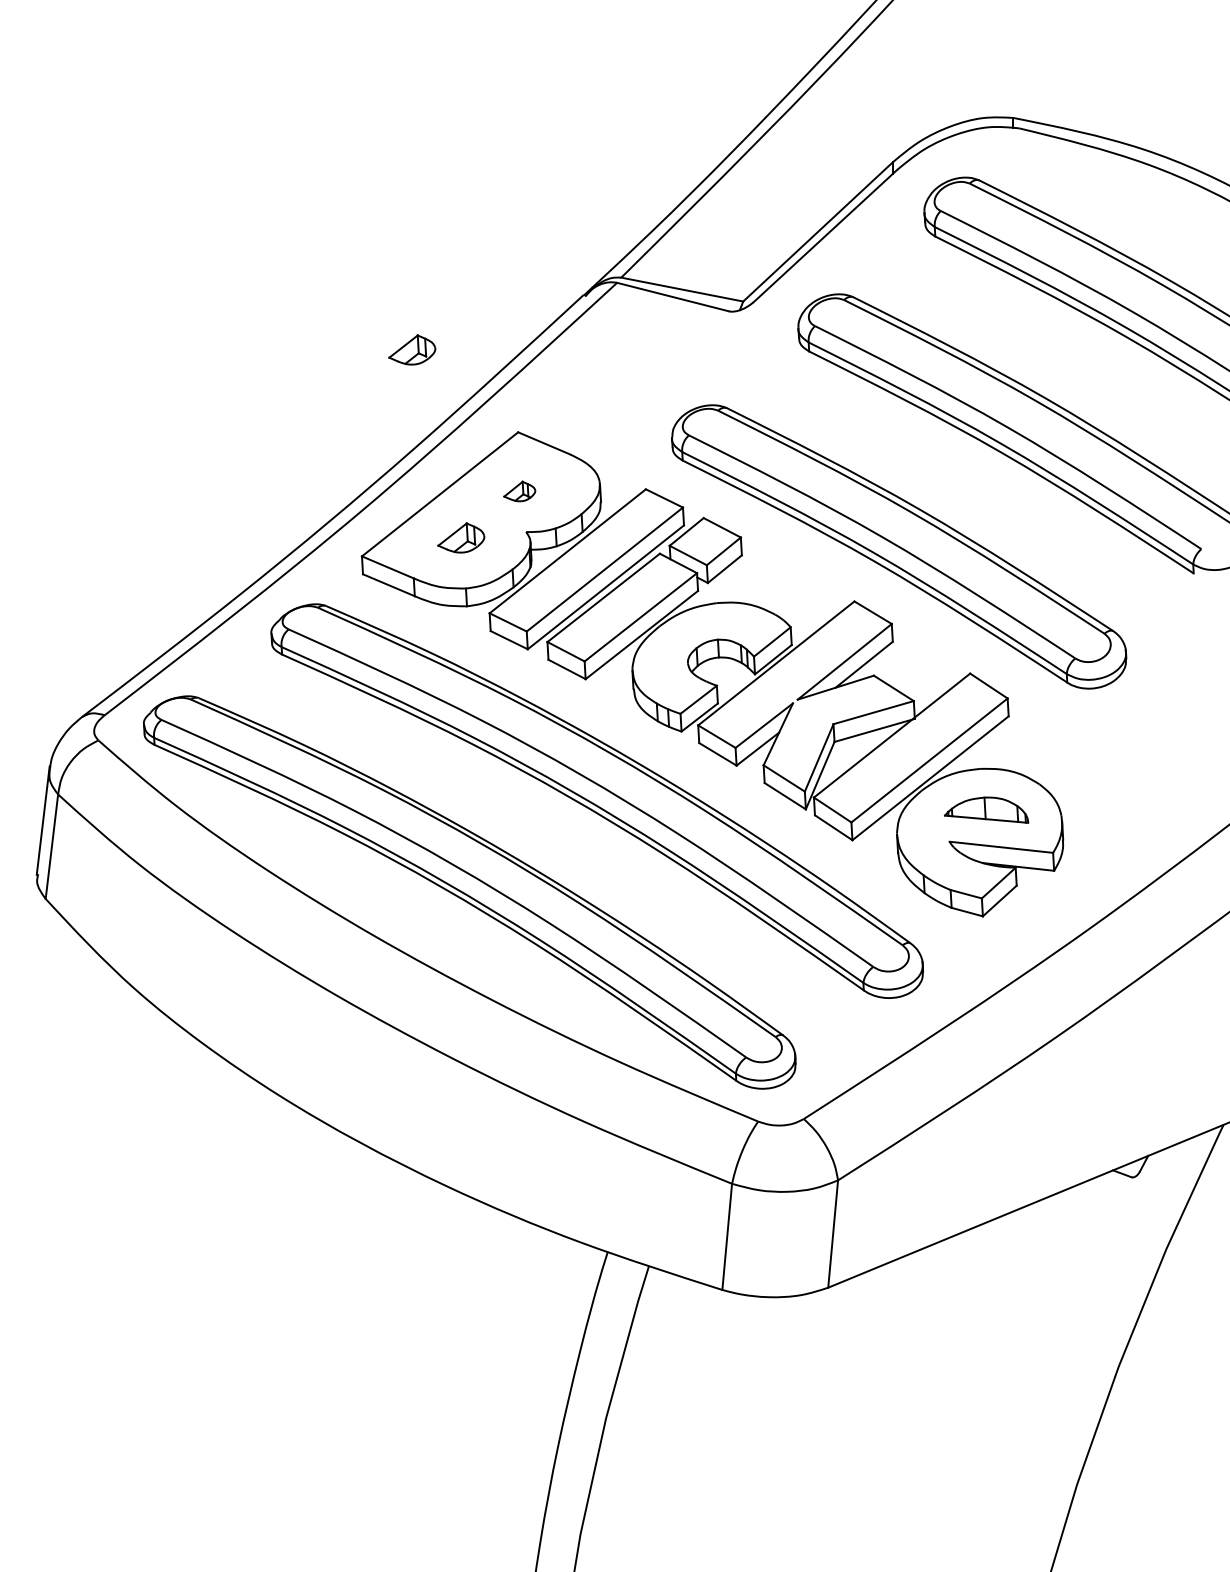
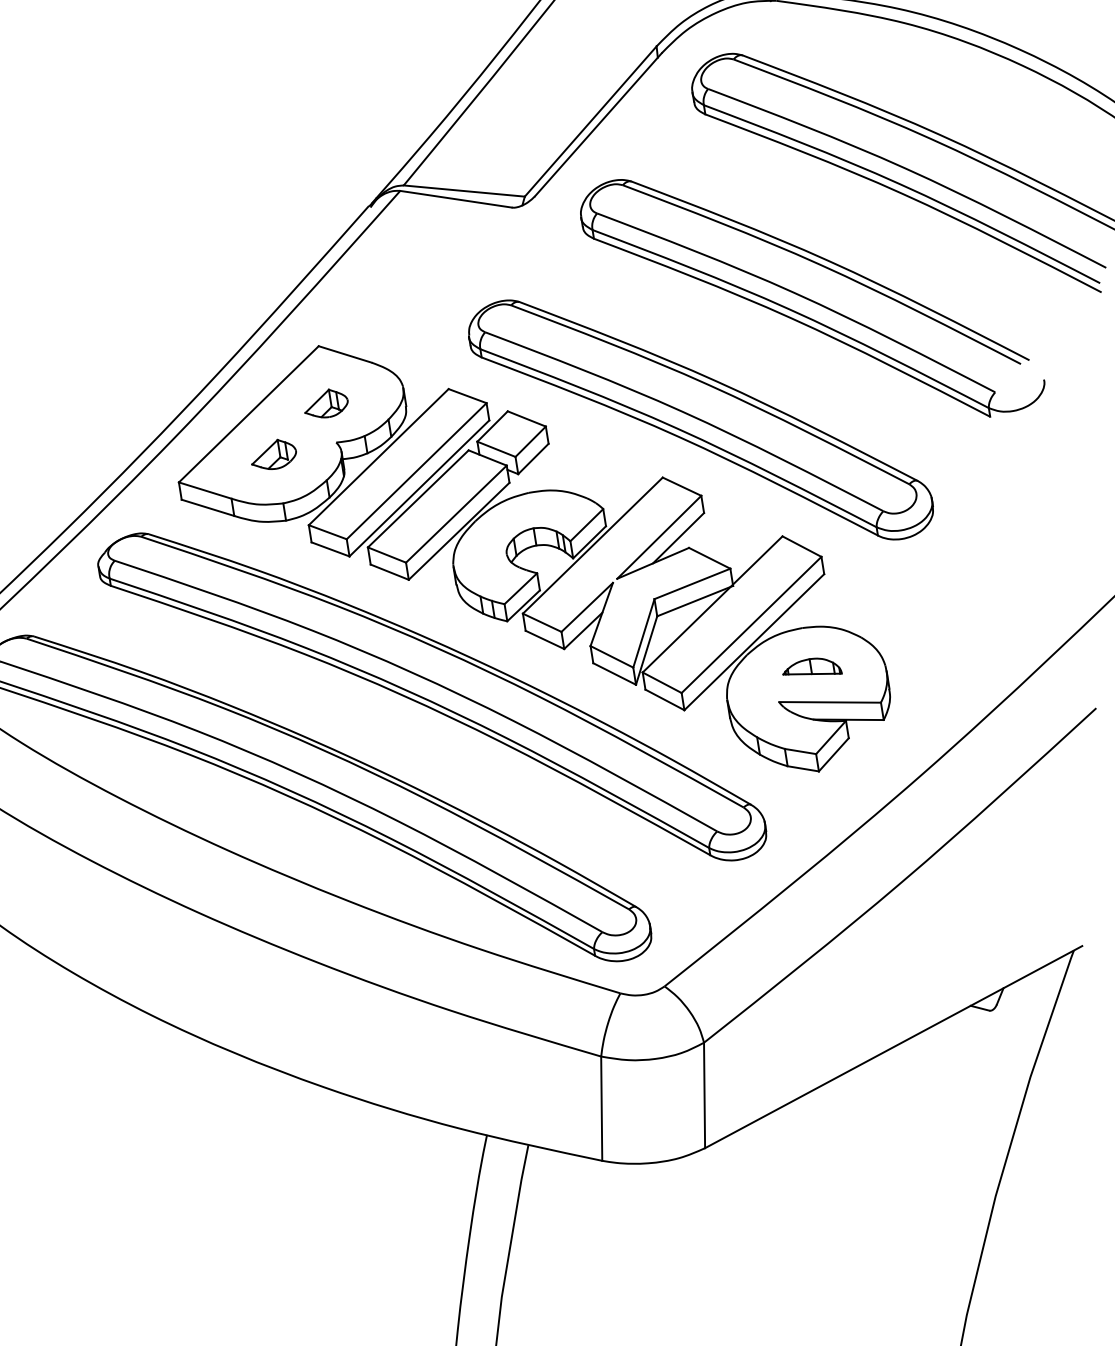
part: (412, 349) -> (207, 276), removed
part: (519, 491) -> (325, 403), size x1.43
part: (986, 810) -> (811, 668), size x0.71

